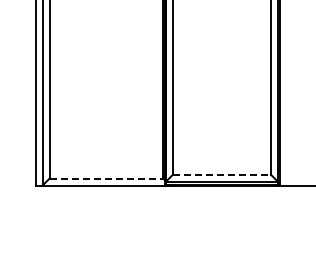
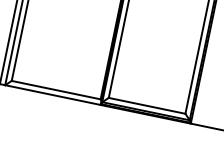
line: (222, 174) -> (147, 105), dashed -> solid
line: (106, 178) -> (56, 90), dashed -> solid

